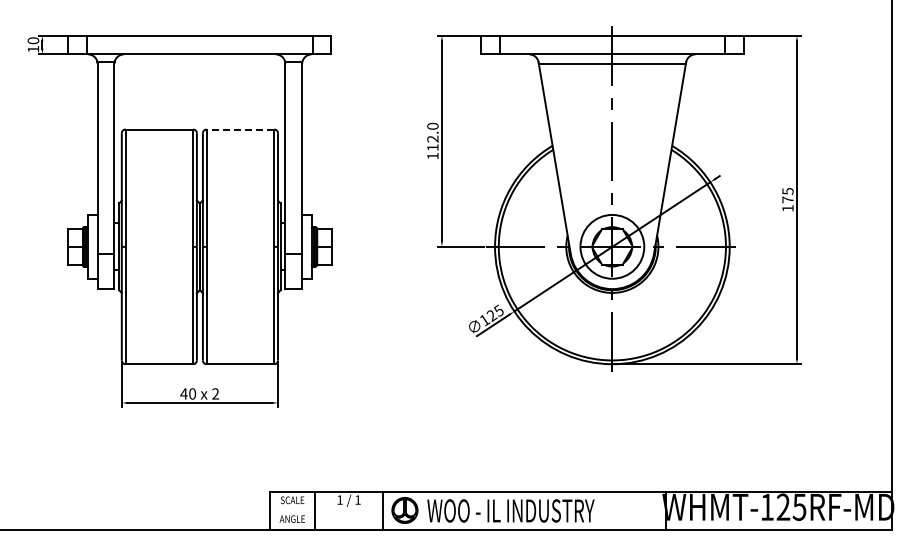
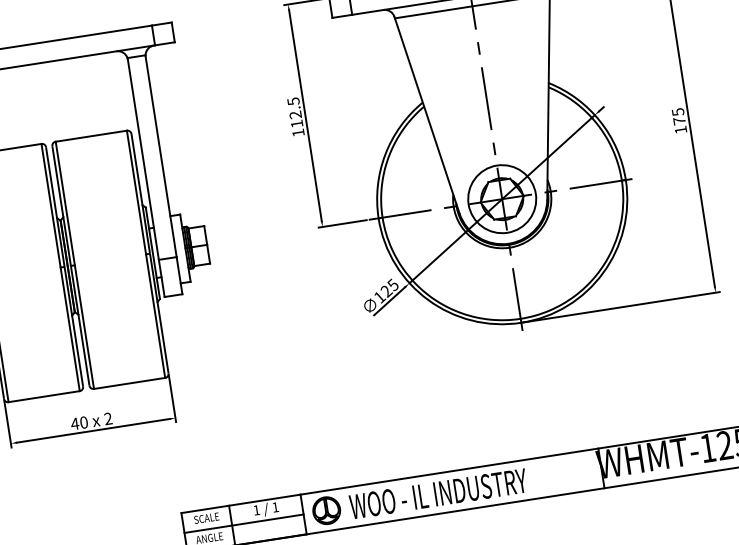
text: (432, 125) -> (292, 100), 112.0 -> 112.5
line: (240, 129) -> (91, 136), dashed -> solid
line: (326, 510) -> (244, 523), added

